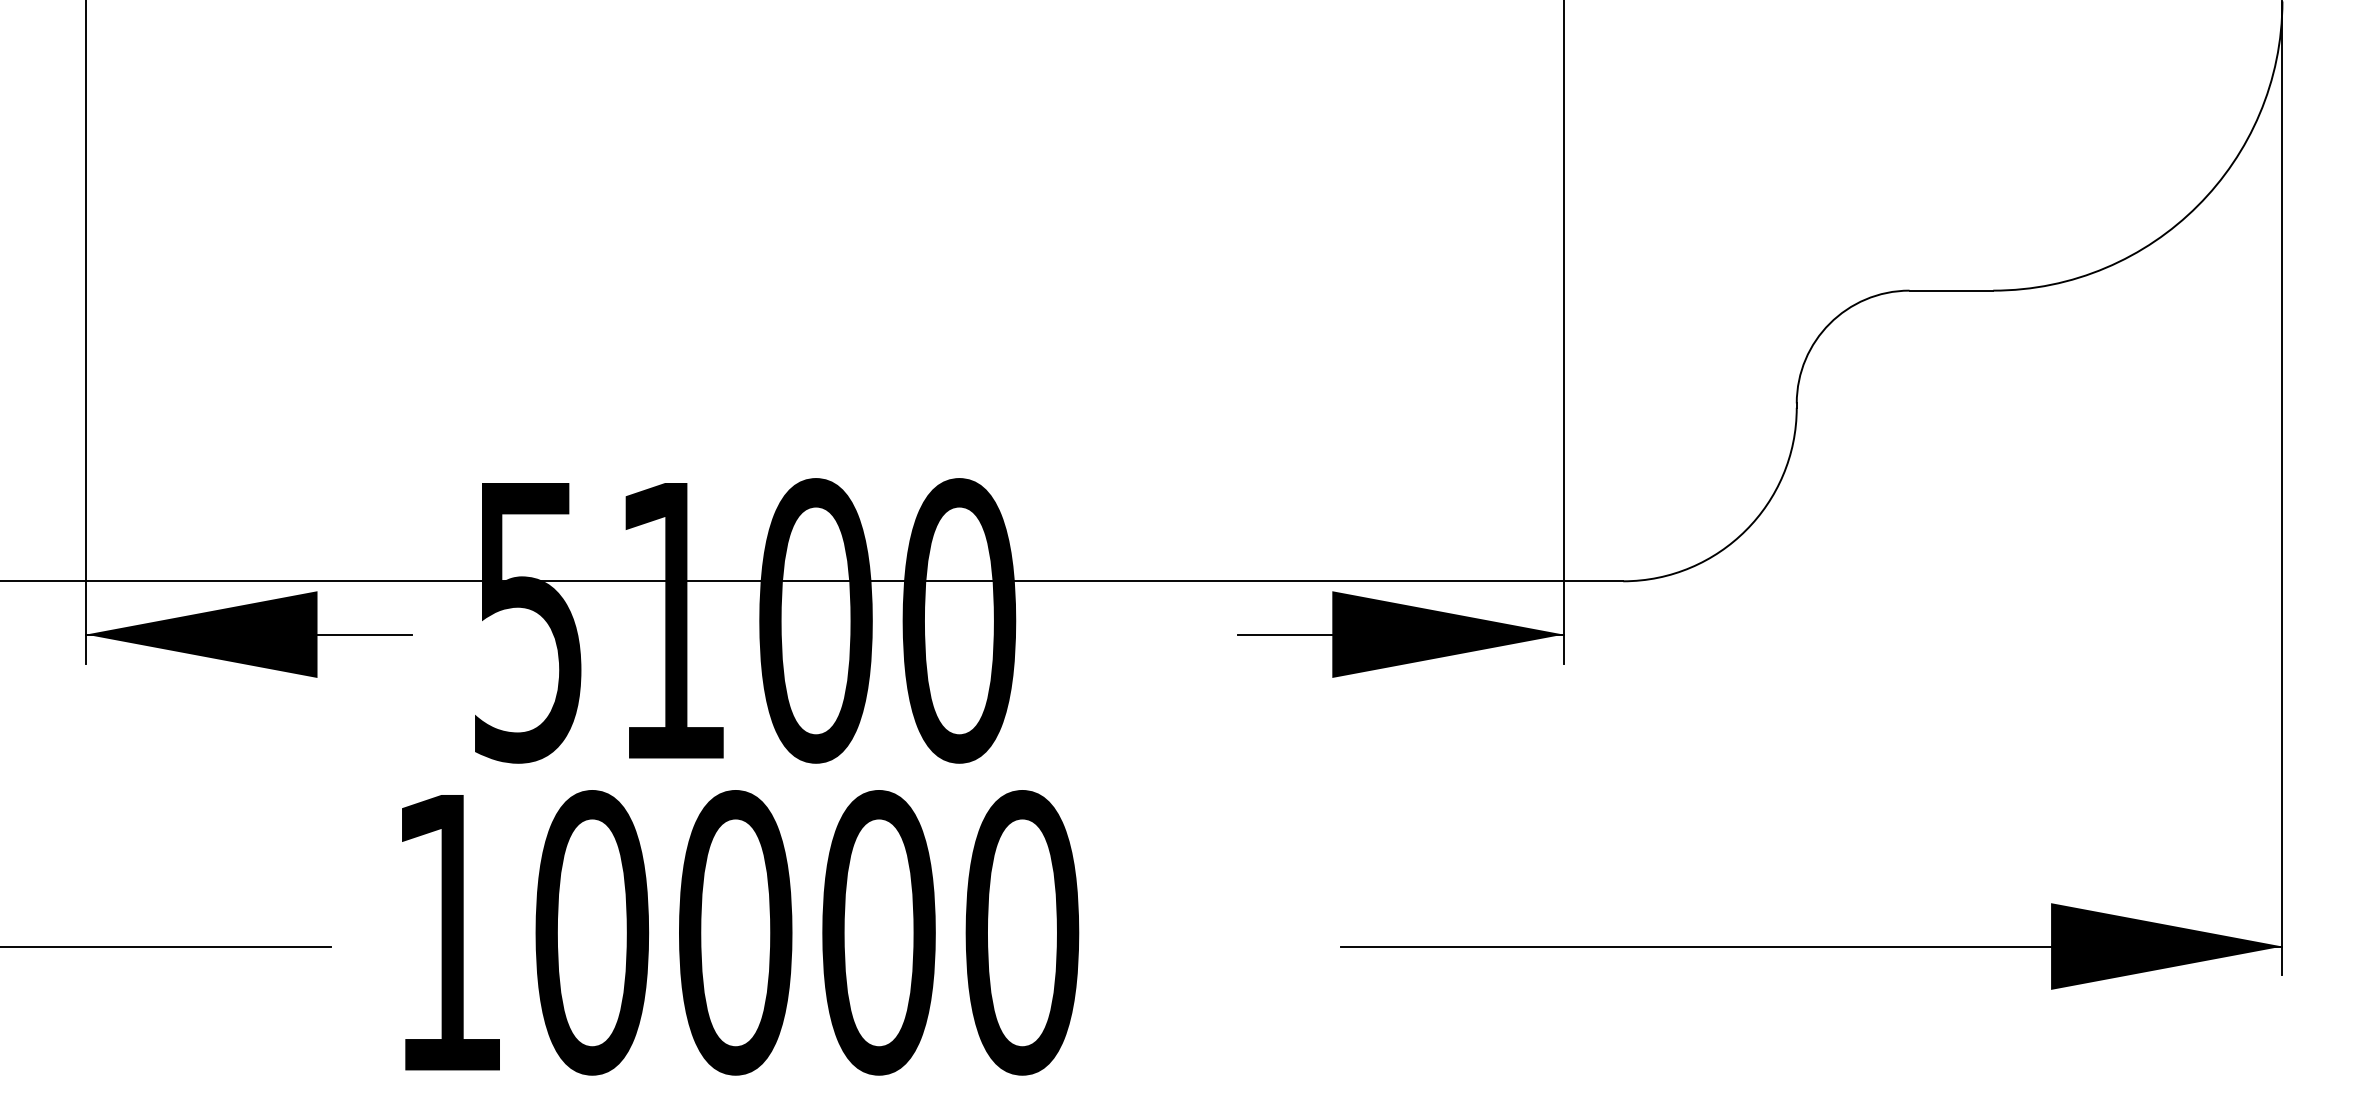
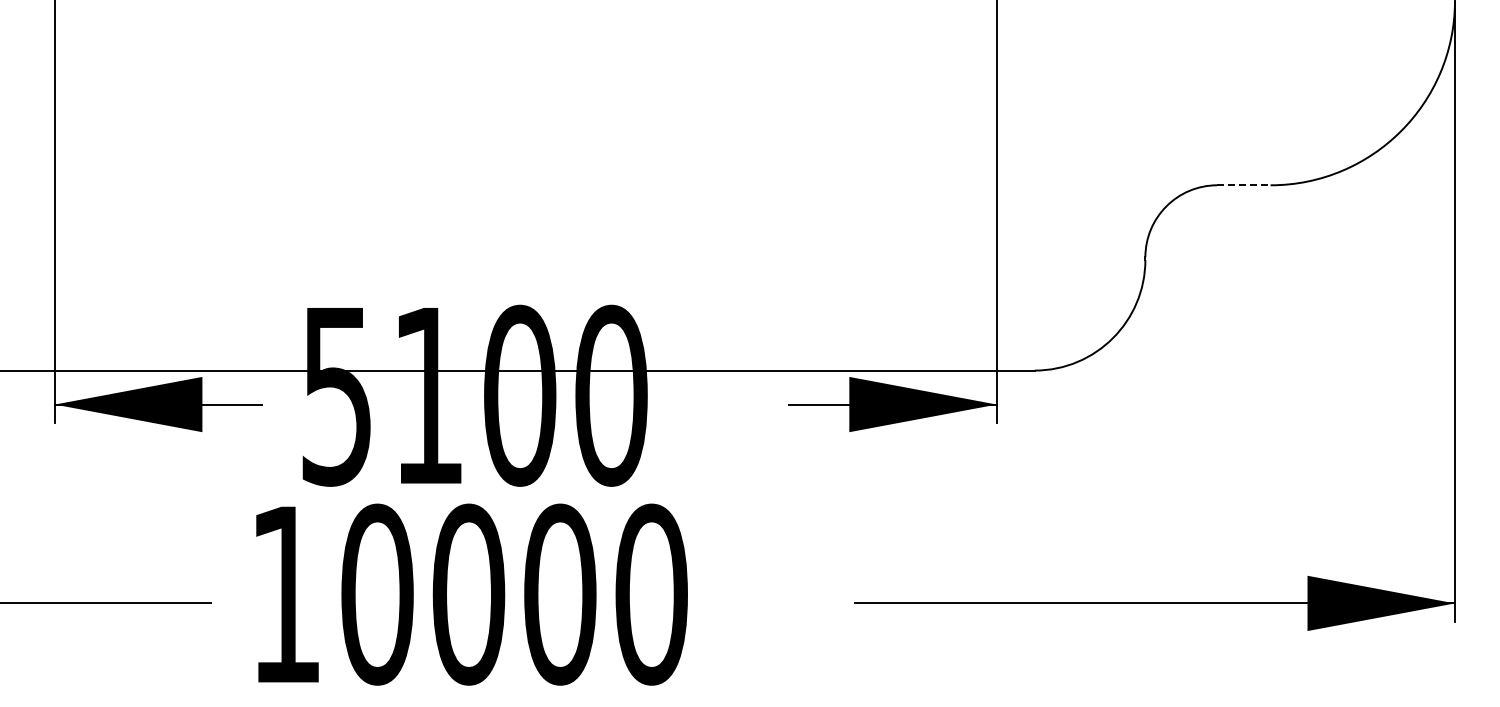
line: (1950, 290) -> (1243, 185), solid -> dashed

